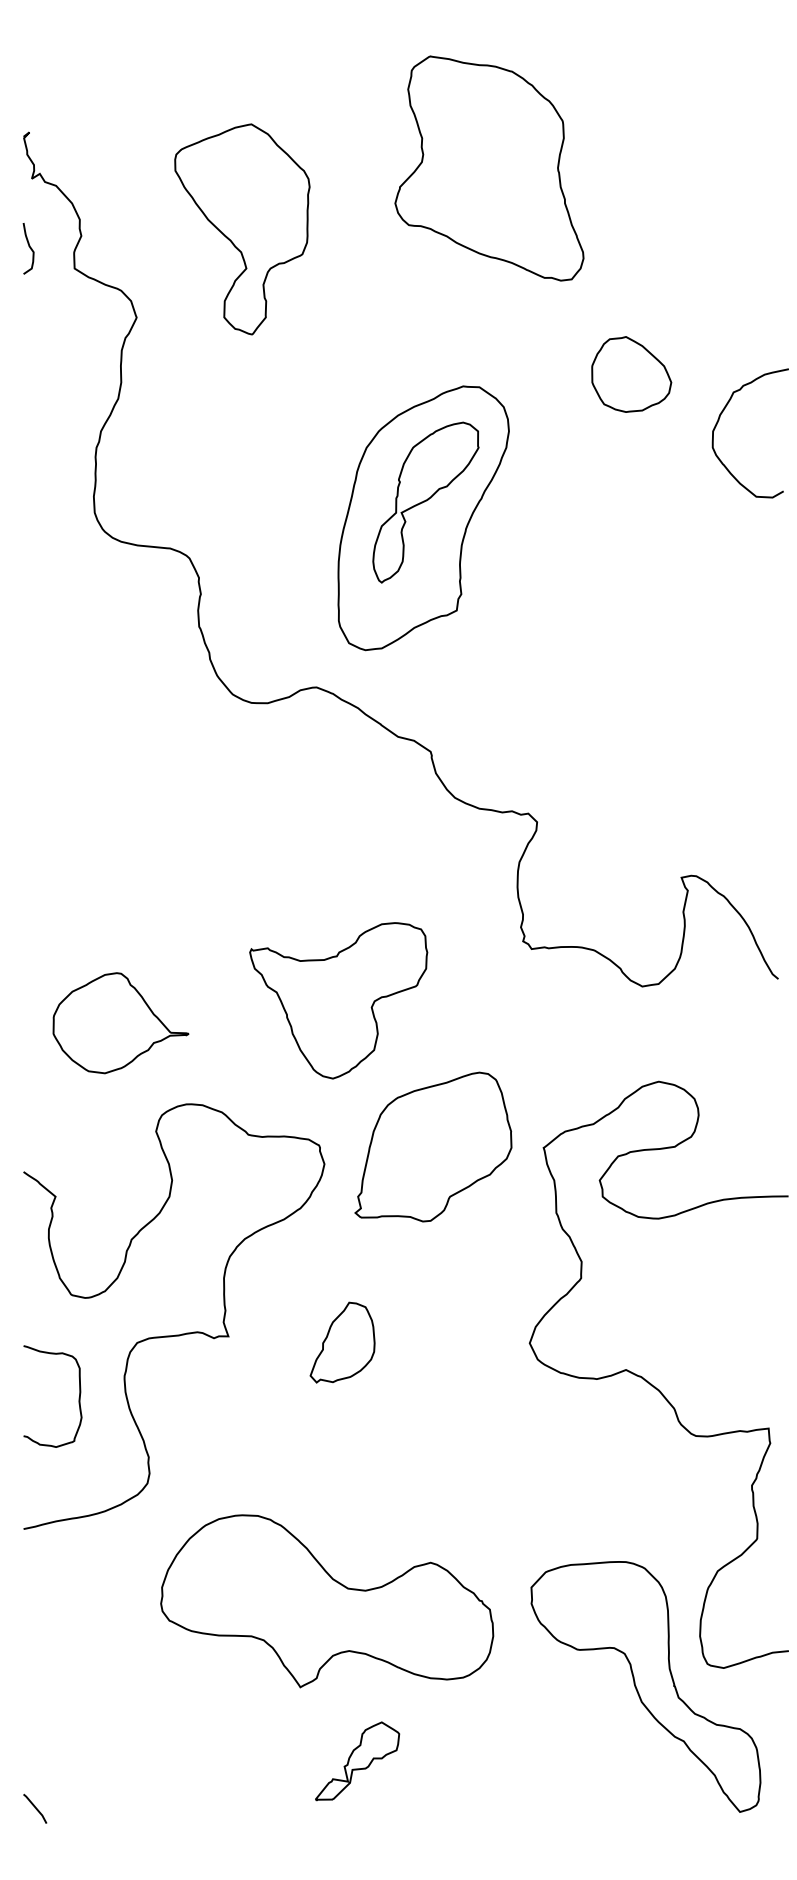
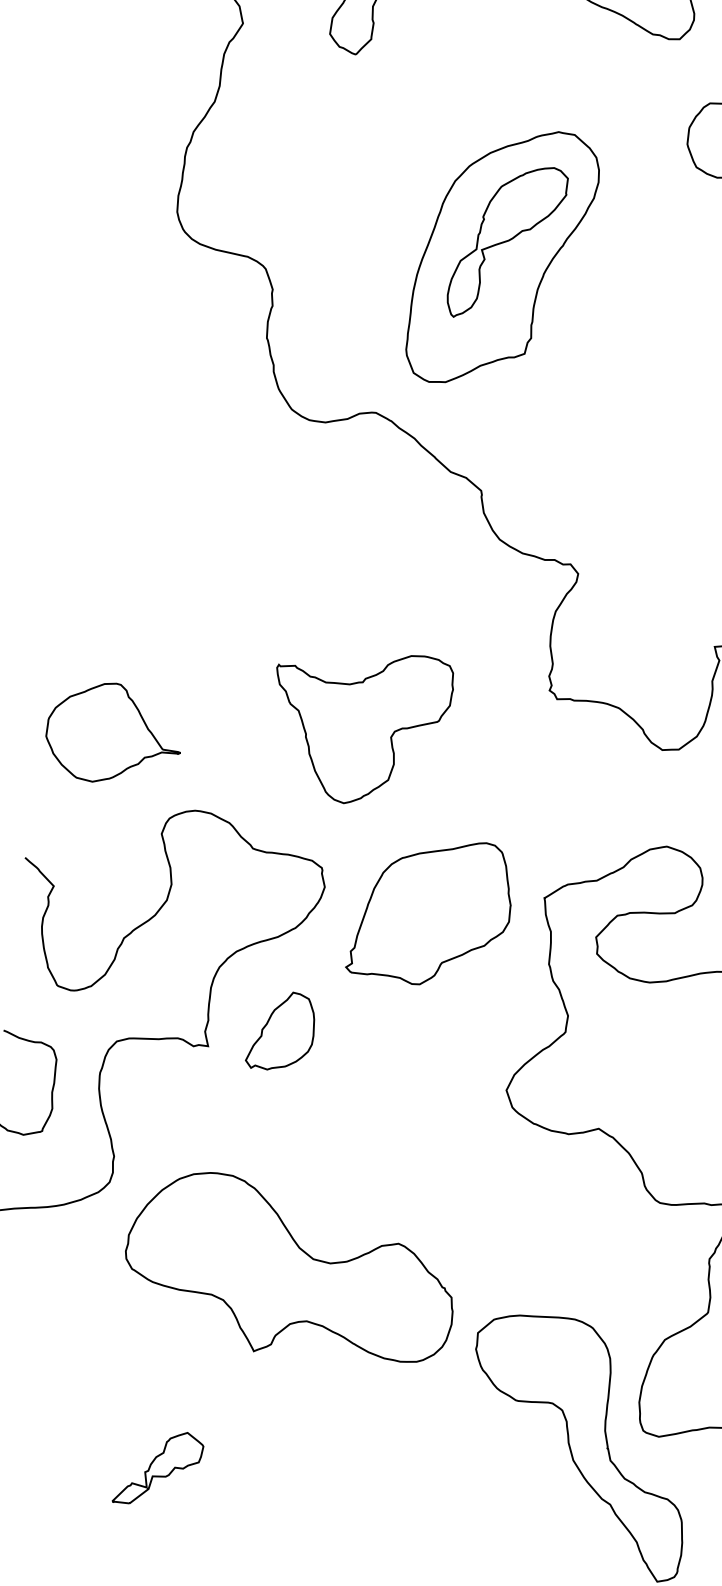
part: (120, 1023) -> (114, 734), moved
part: (433, 1146) -> (431, 910), moved
part: (342, 1342) -> (281, 1031), moved
part: (327, 1601) -> (291, 1269), moved
part: (357, 1761) -> (158, 1468), moved

